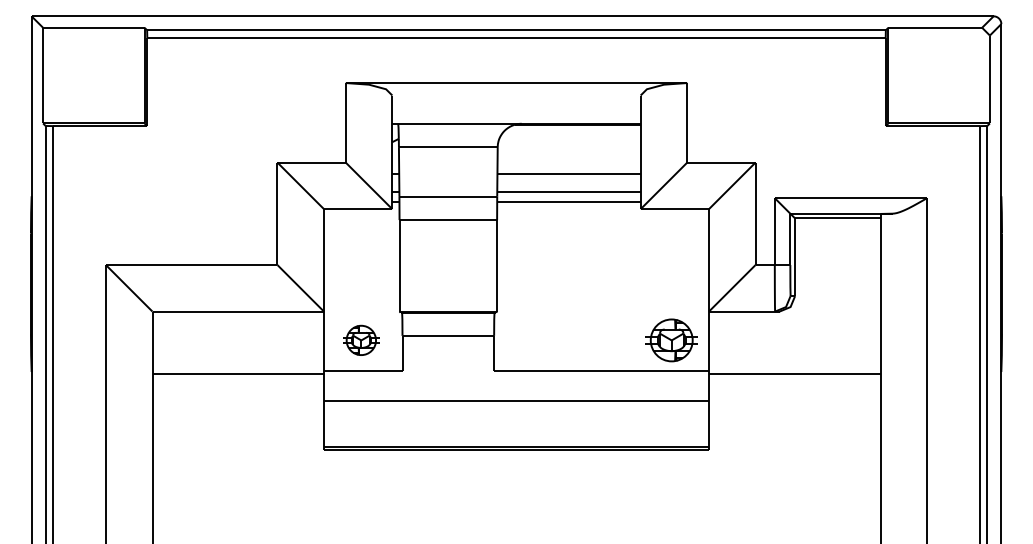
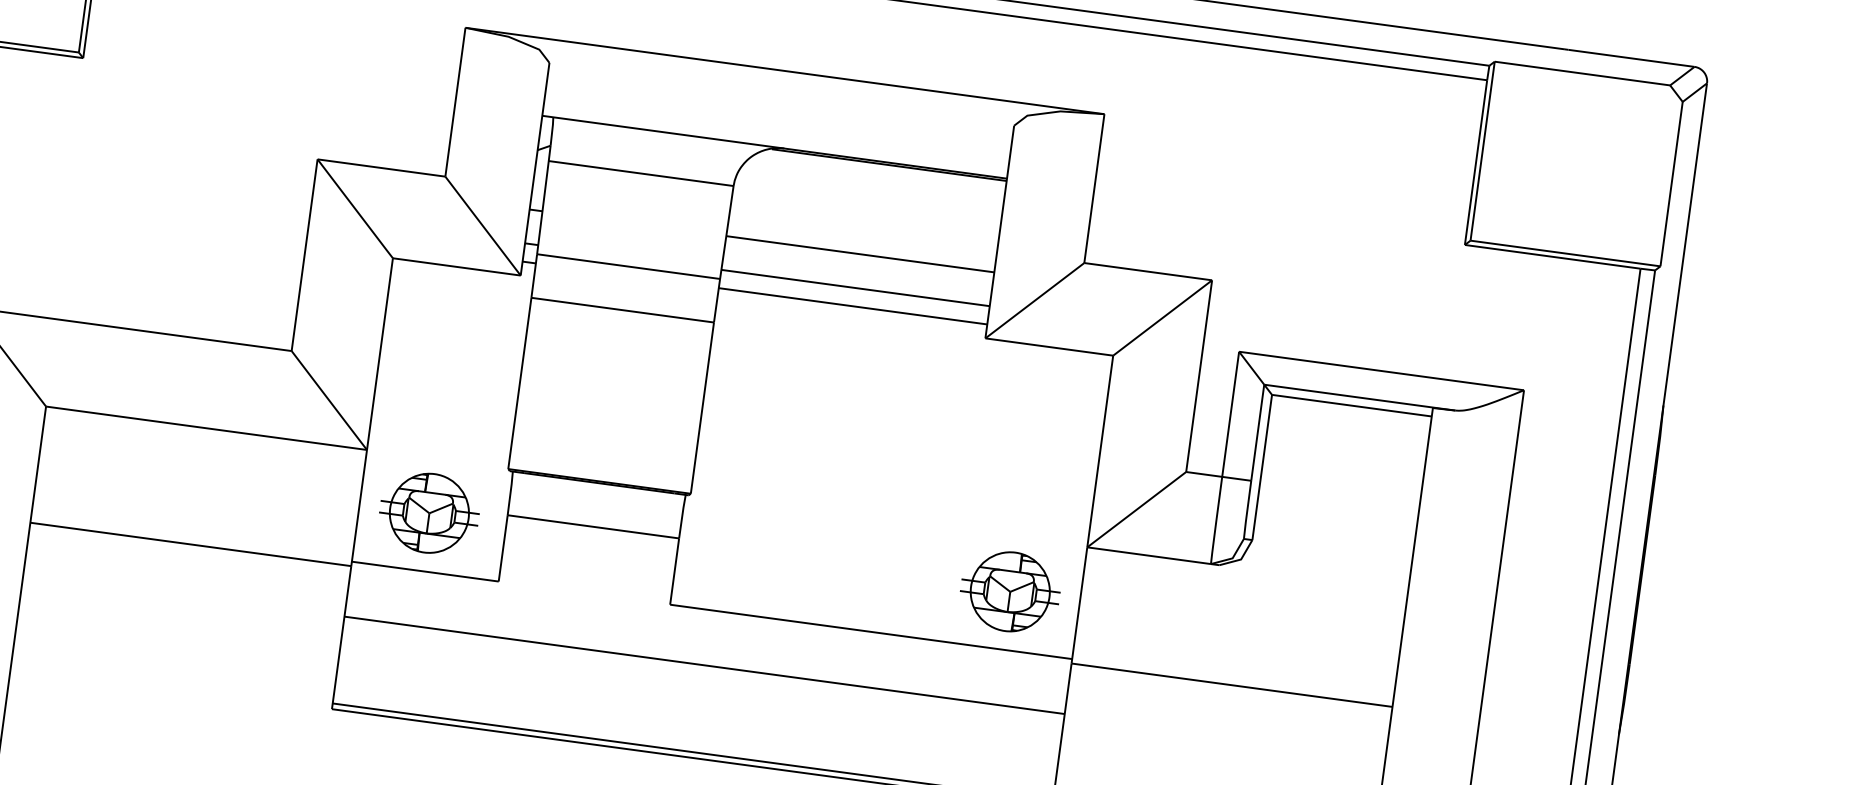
part: (361, 340) -> (429, 513), size x1.43

